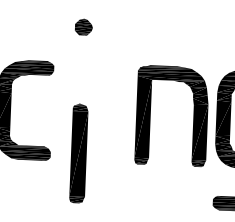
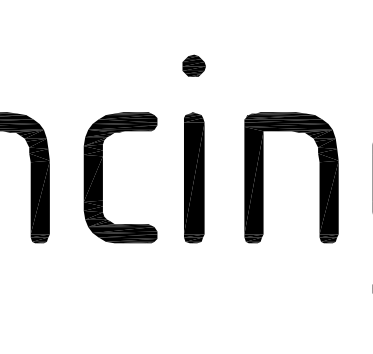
part: (150, 114) -> (263, 177), moved
part: (79, 153) -> (194, 177), moved

